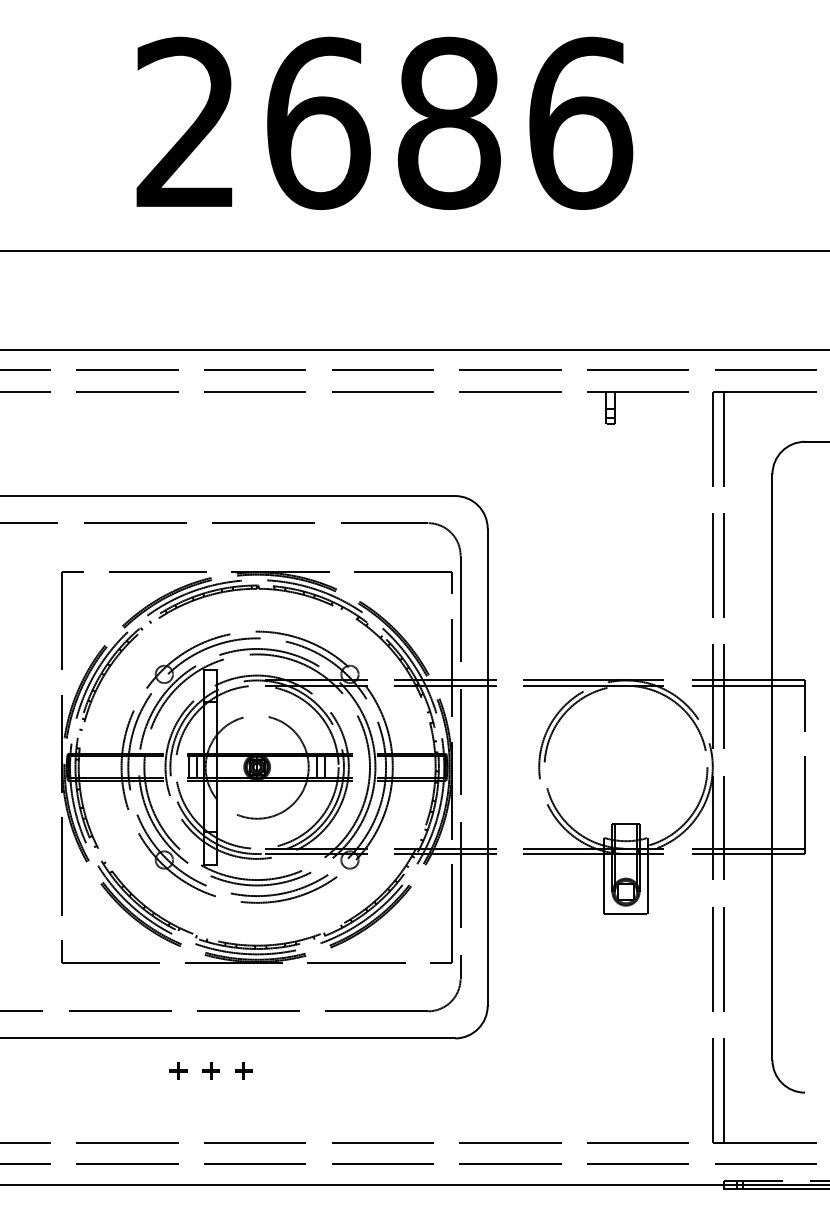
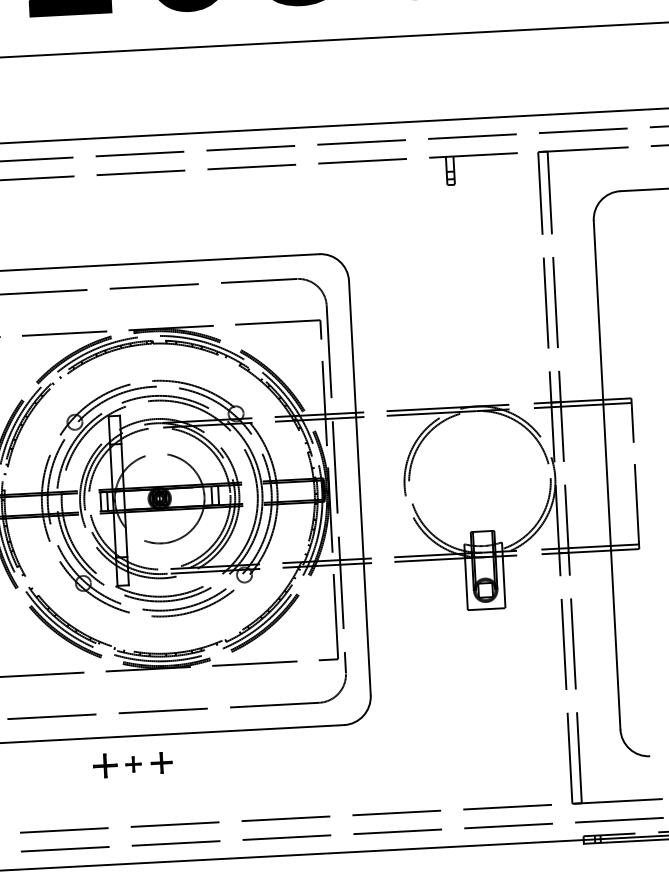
part: (178, 1070) -> (105, 765), size x1.6
part: (243, 1070) -> (161, 762), size x1.4

